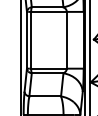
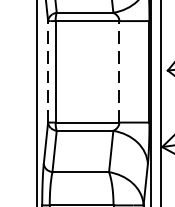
line: (26, 39) -> (47, 70), solid -> dashed
line: (66, 39) -> (118, 70), solid -> dashed

